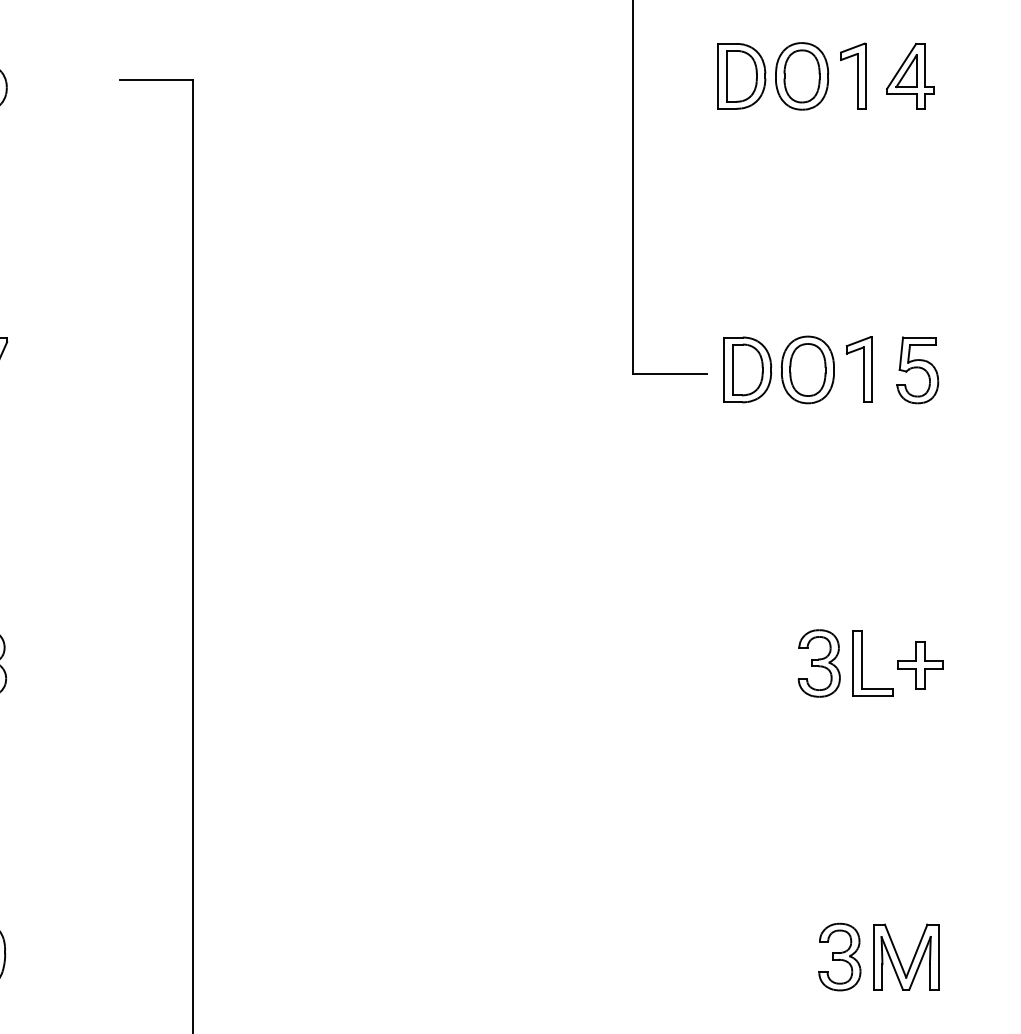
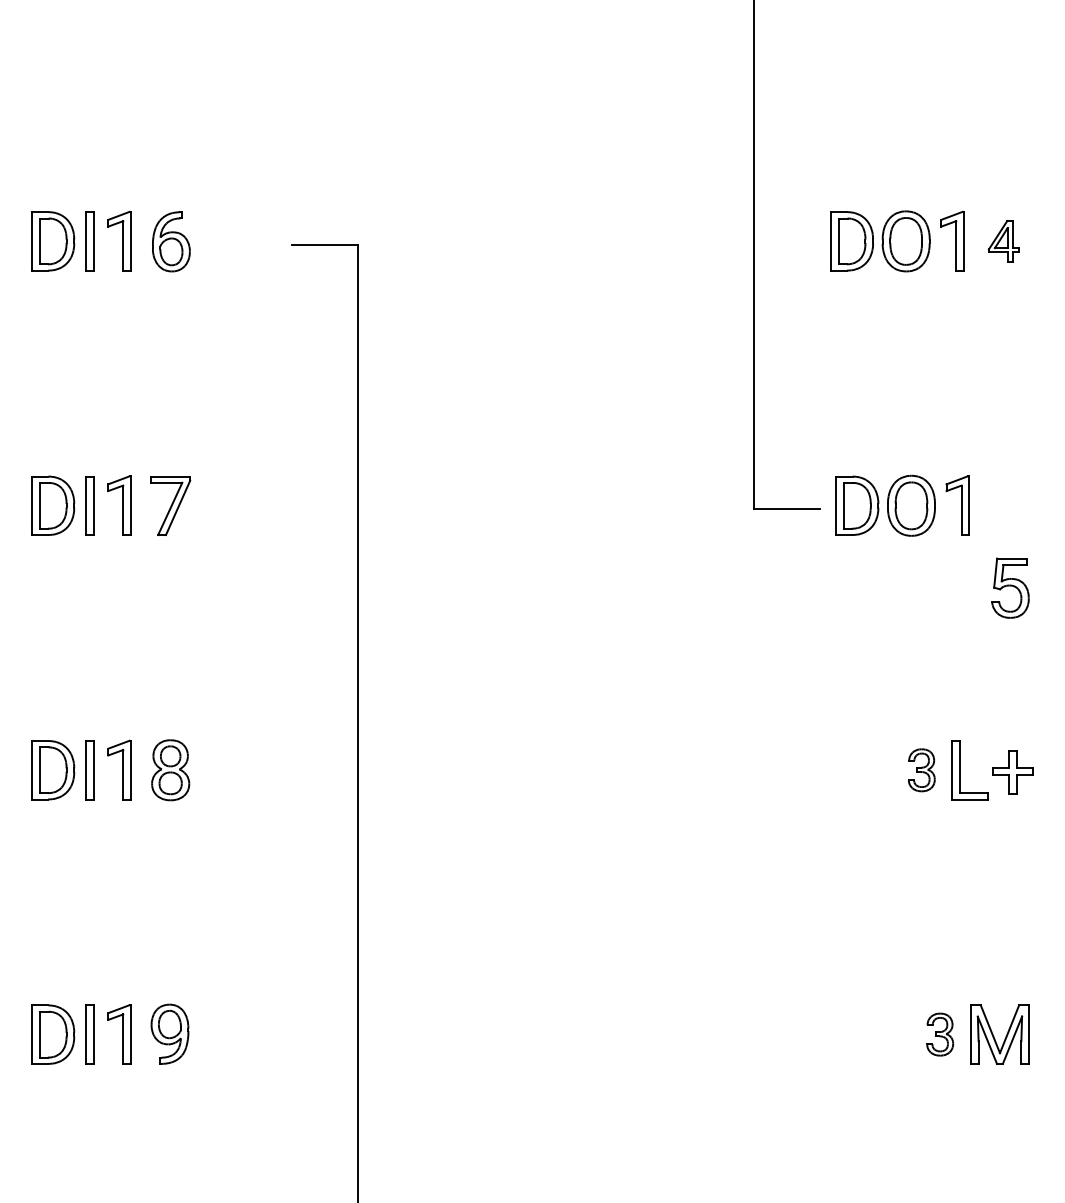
part: (910, 76) -> (1003, 241), size x0.7
part: (917, 369) -> (1010, 587), moved
part: (819, 663) -> (921, 770), size x0.7
part: (839, 956) -> (939, 1034), size x0.7

